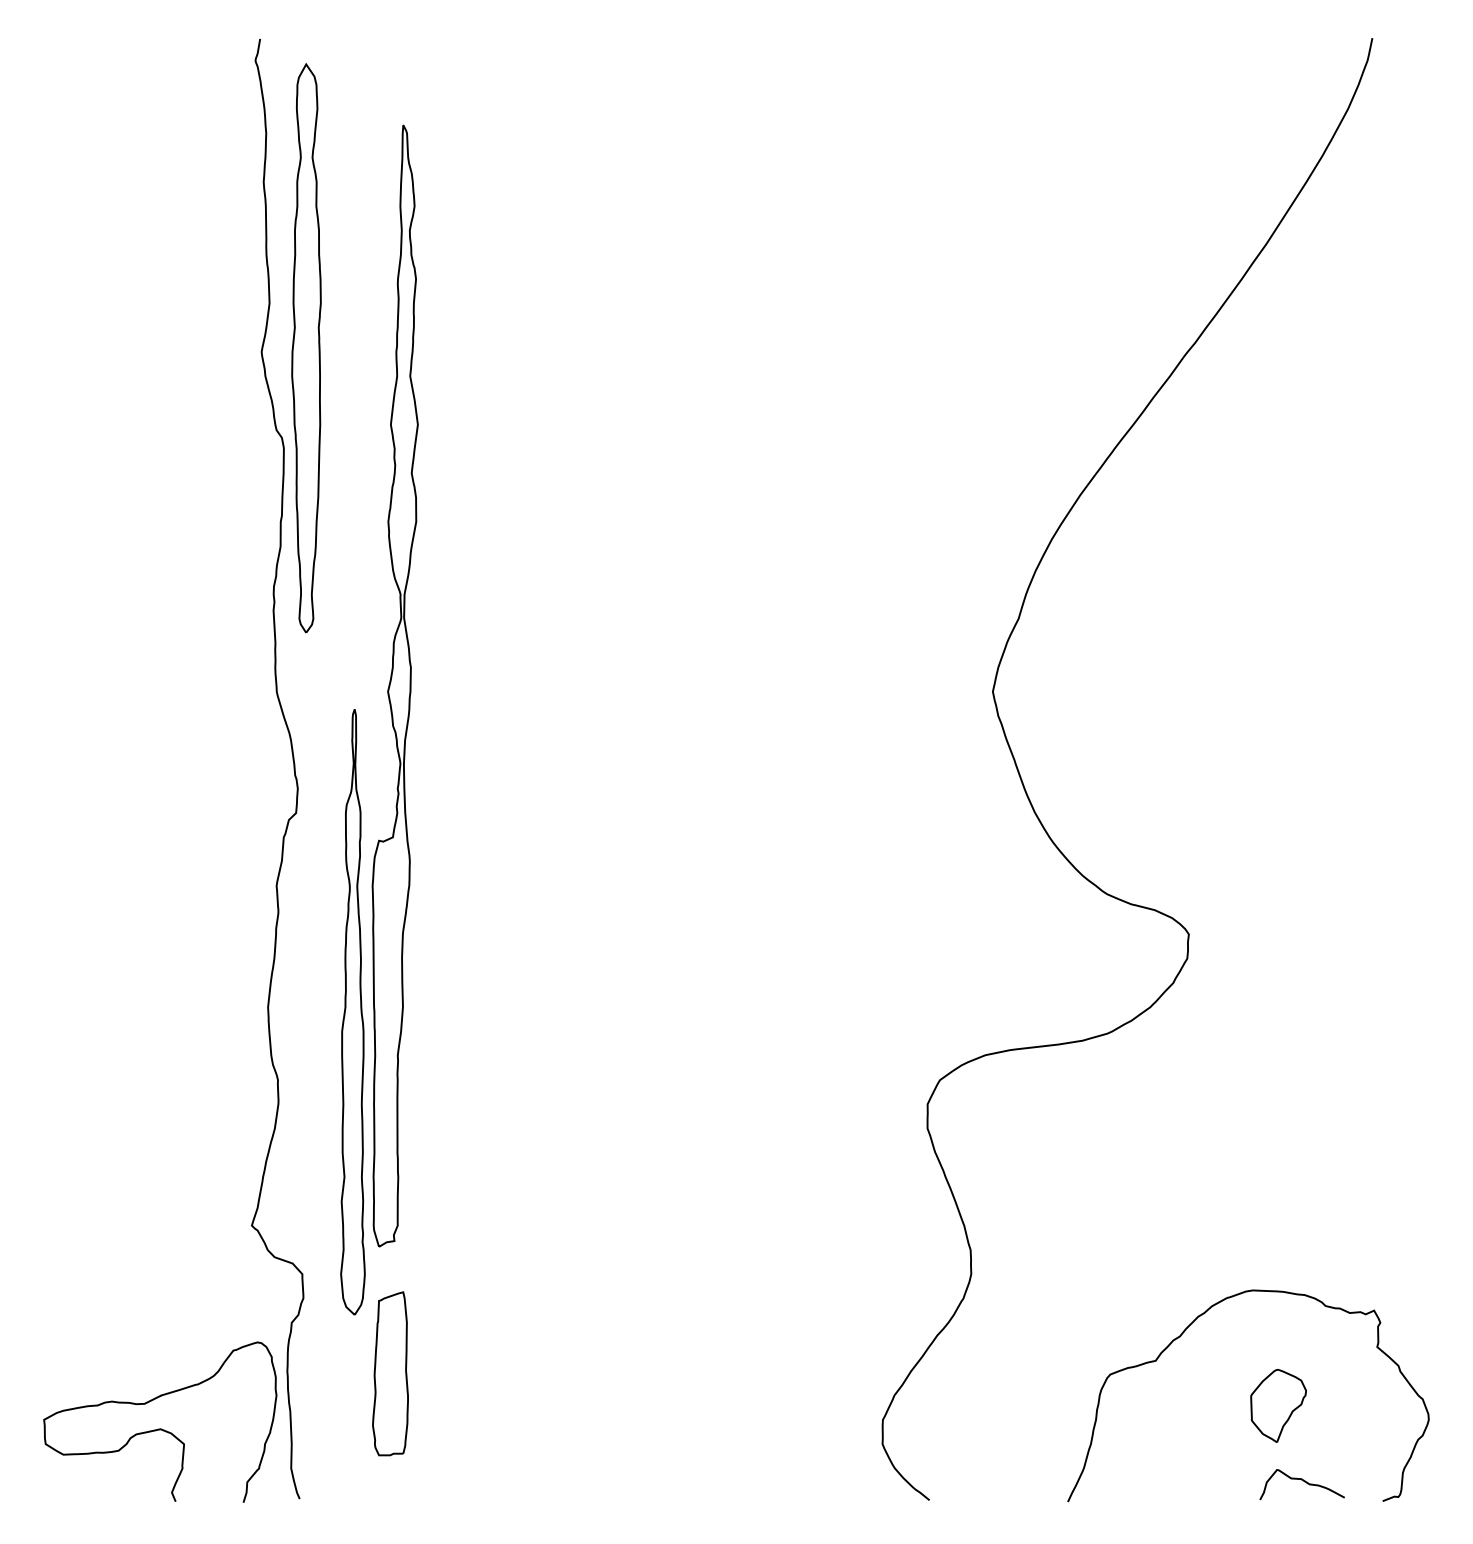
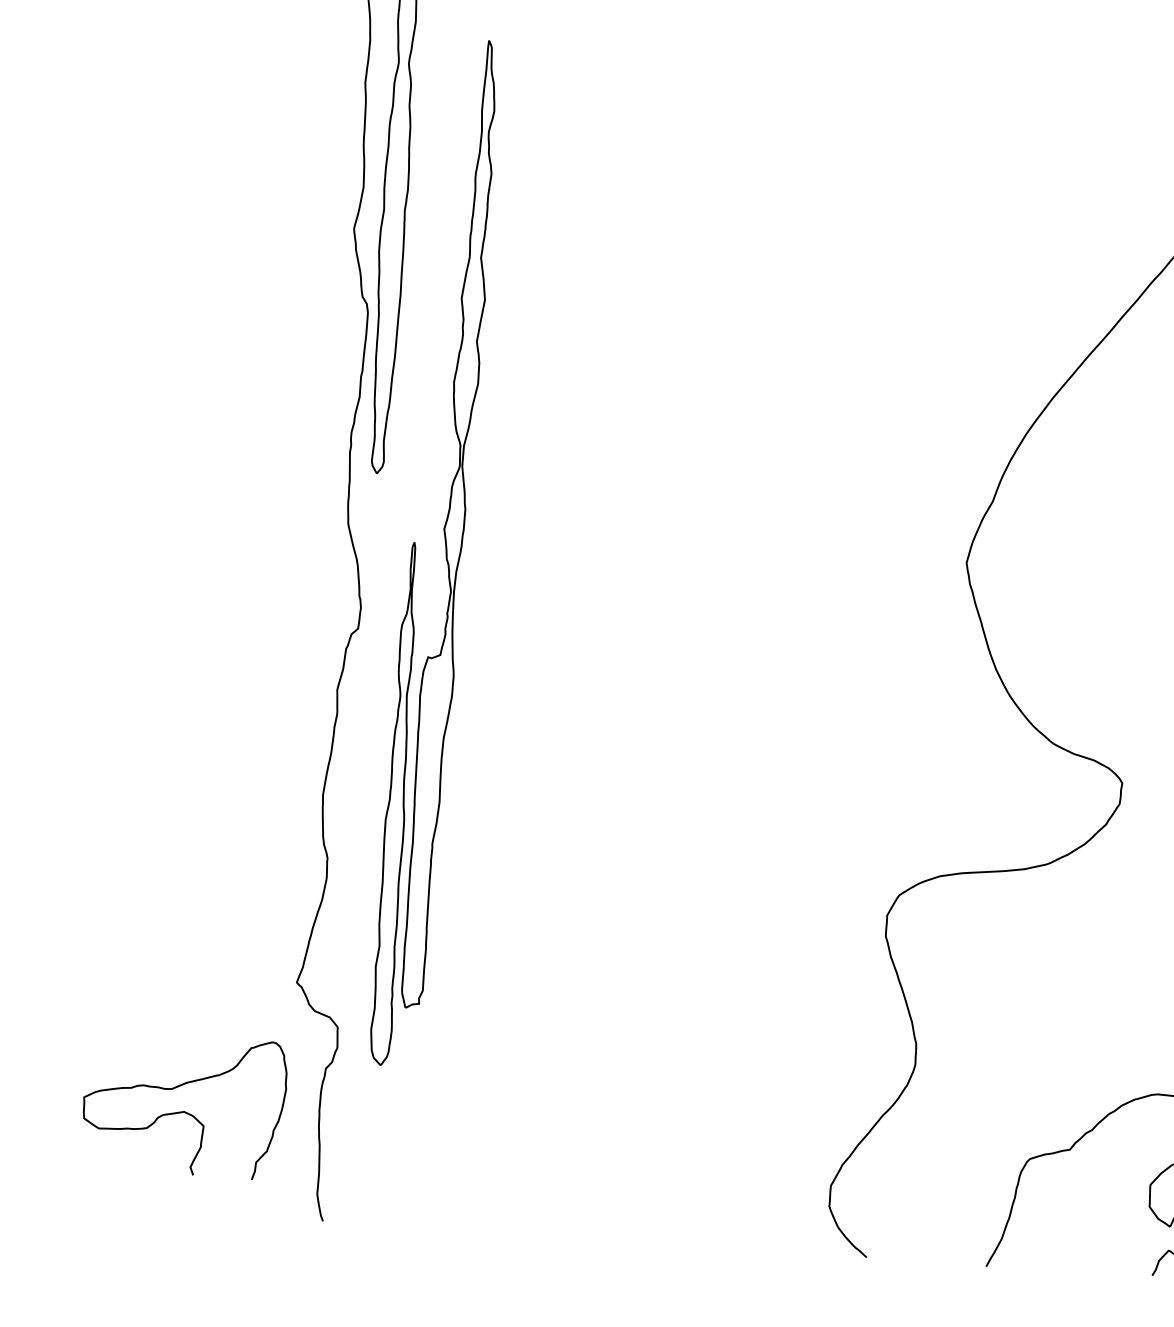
part: (390, 1373) -> (408, 1117), removed
curve: (160, 1428) -> (184, 1111), moved

